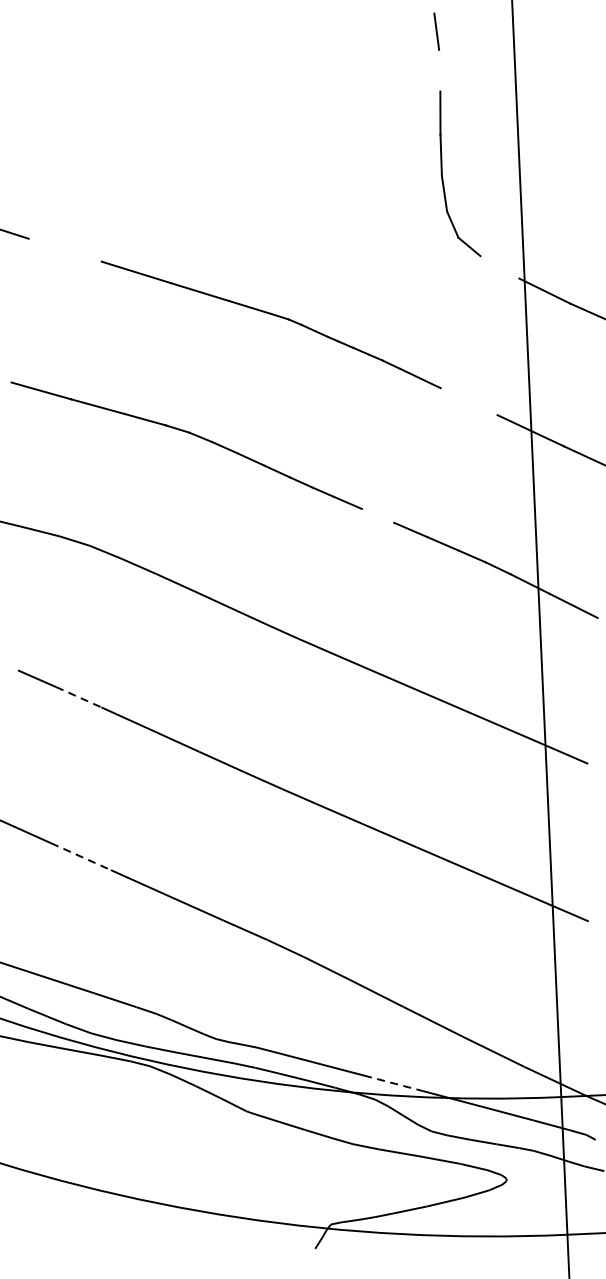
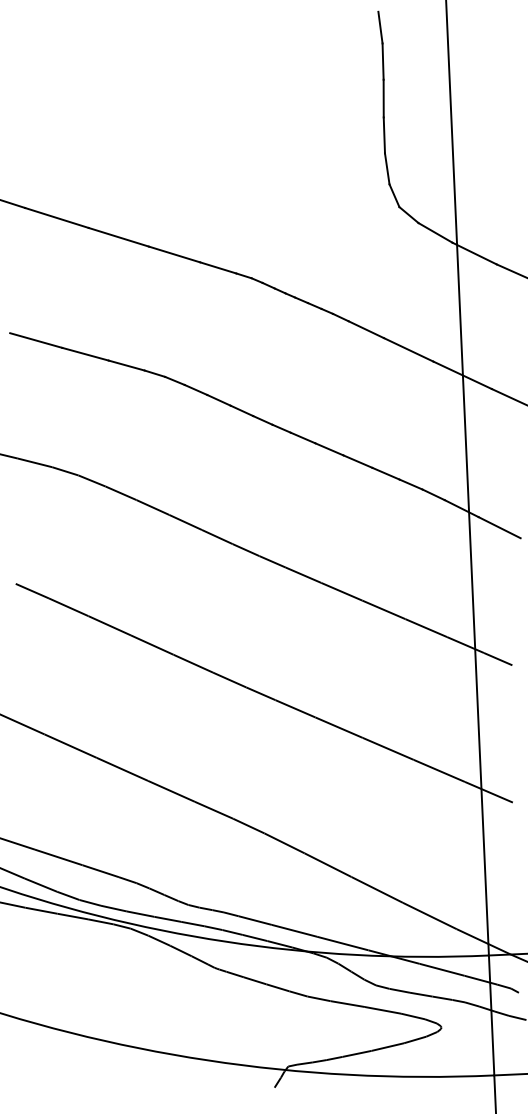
line: (439, 70) -> (382, 61), added
line: (64, 249) -> (56, 217), added
line: (499, 266) -> (435, 232), added
line: (468, 401) -> (408, 349), added
line: (378, 516) -> (329, 449), added
line: (78, 697) -> (68, 607), dashed -> solid
line: (80, 857) -> (70, 746), dashed -> solid
line: (393, 1083) -> (342, 943), dashed -> solid

